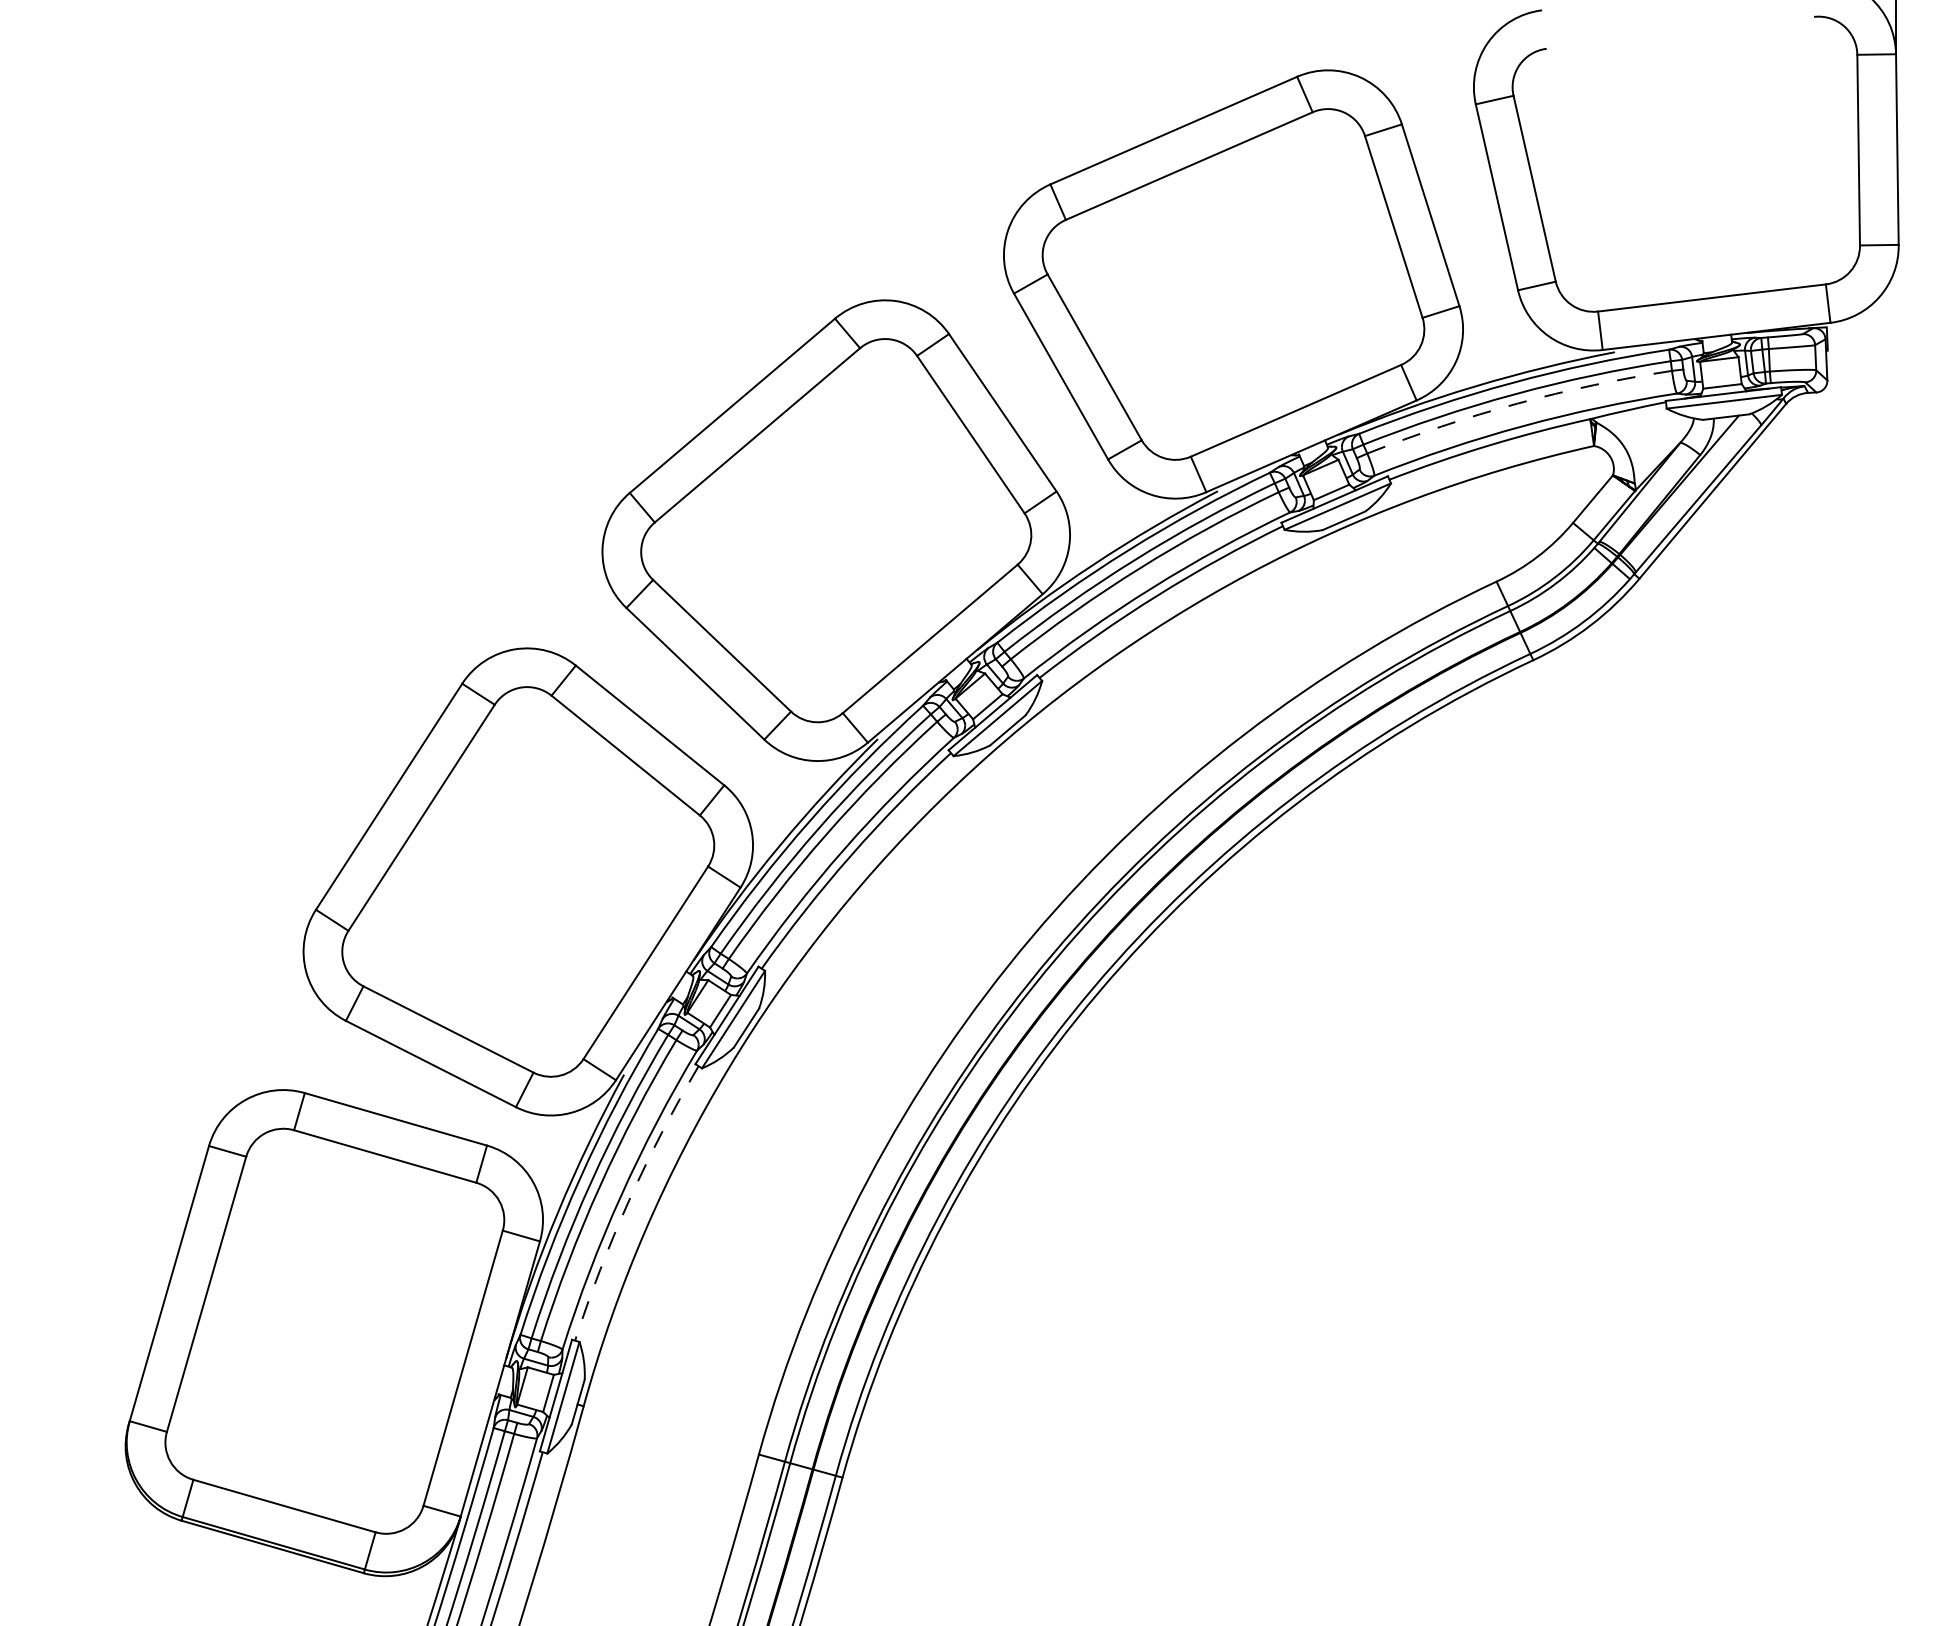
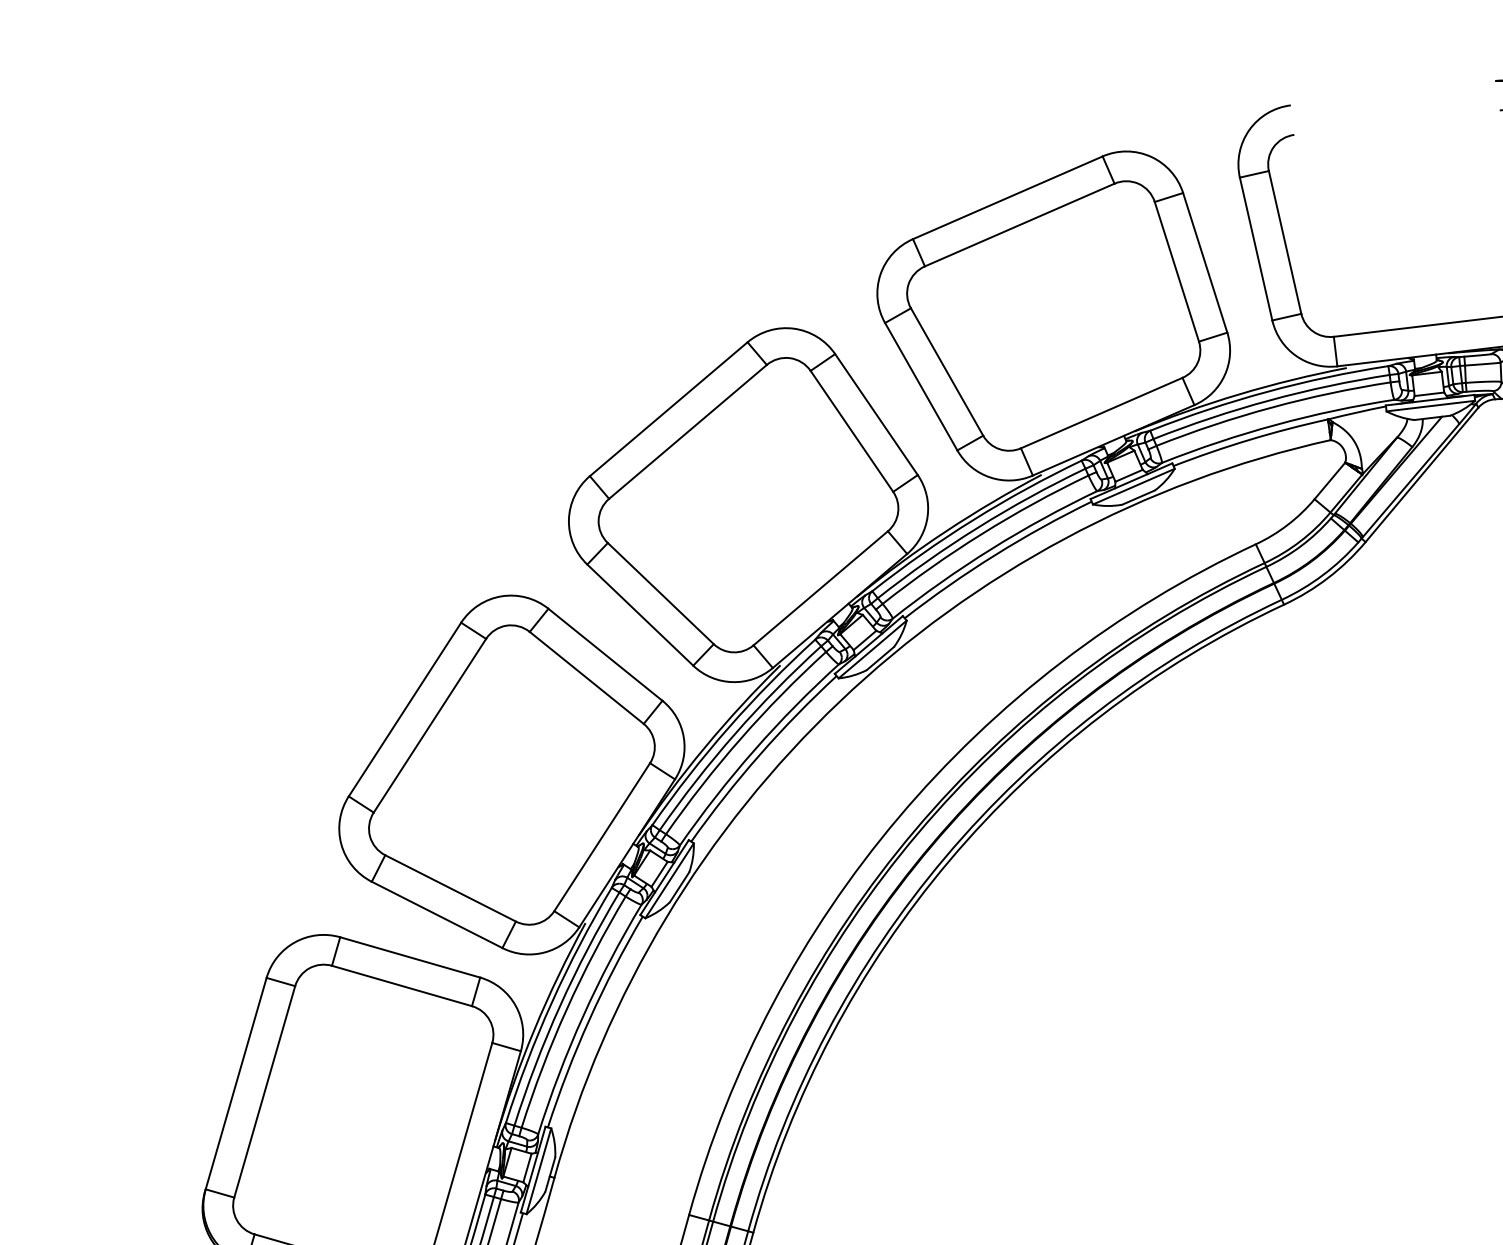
arc: (1517, 403) -> (1271, 407), dashed -> solid
arc: (629, 1200) -> (589, 1019), dashed -> solid

